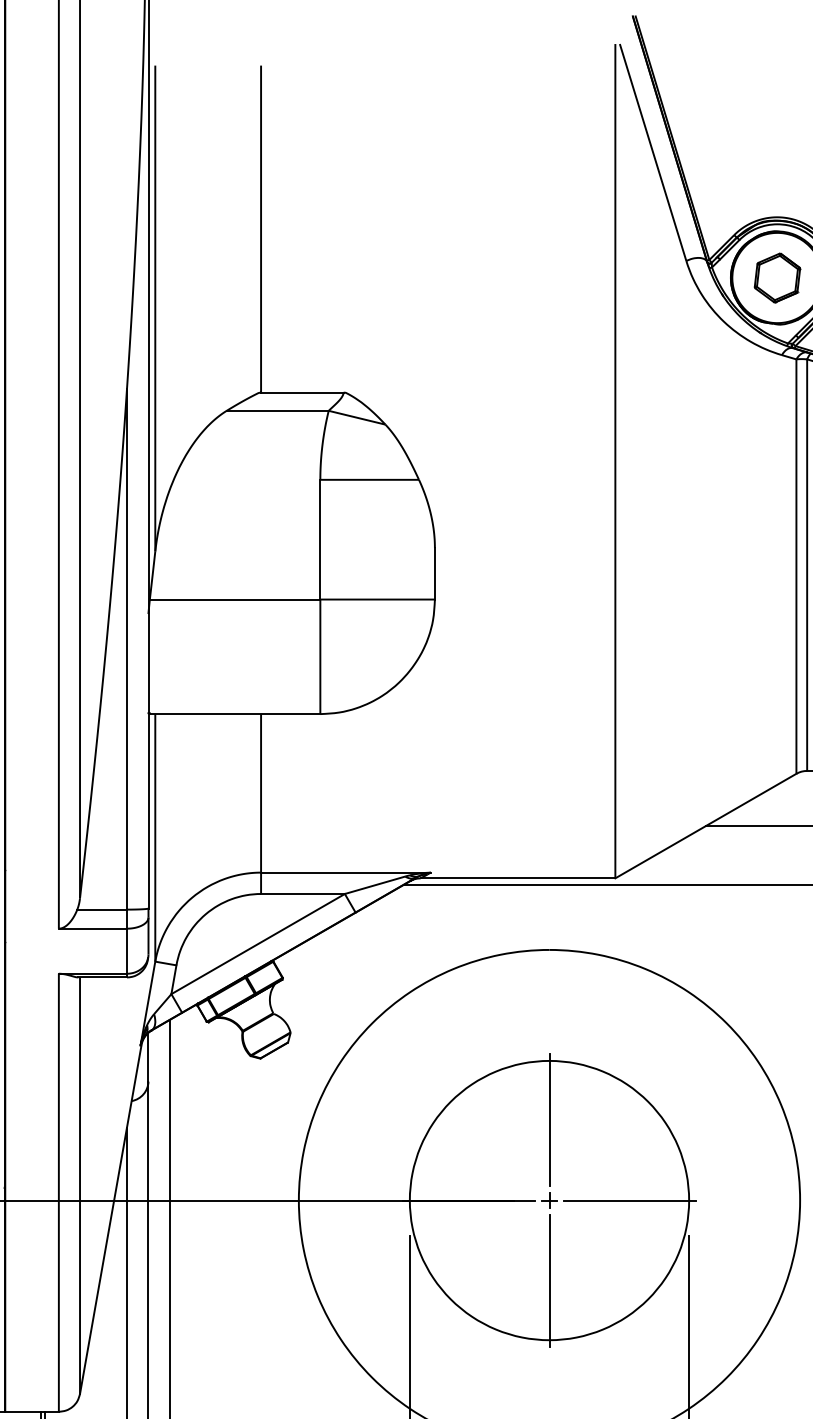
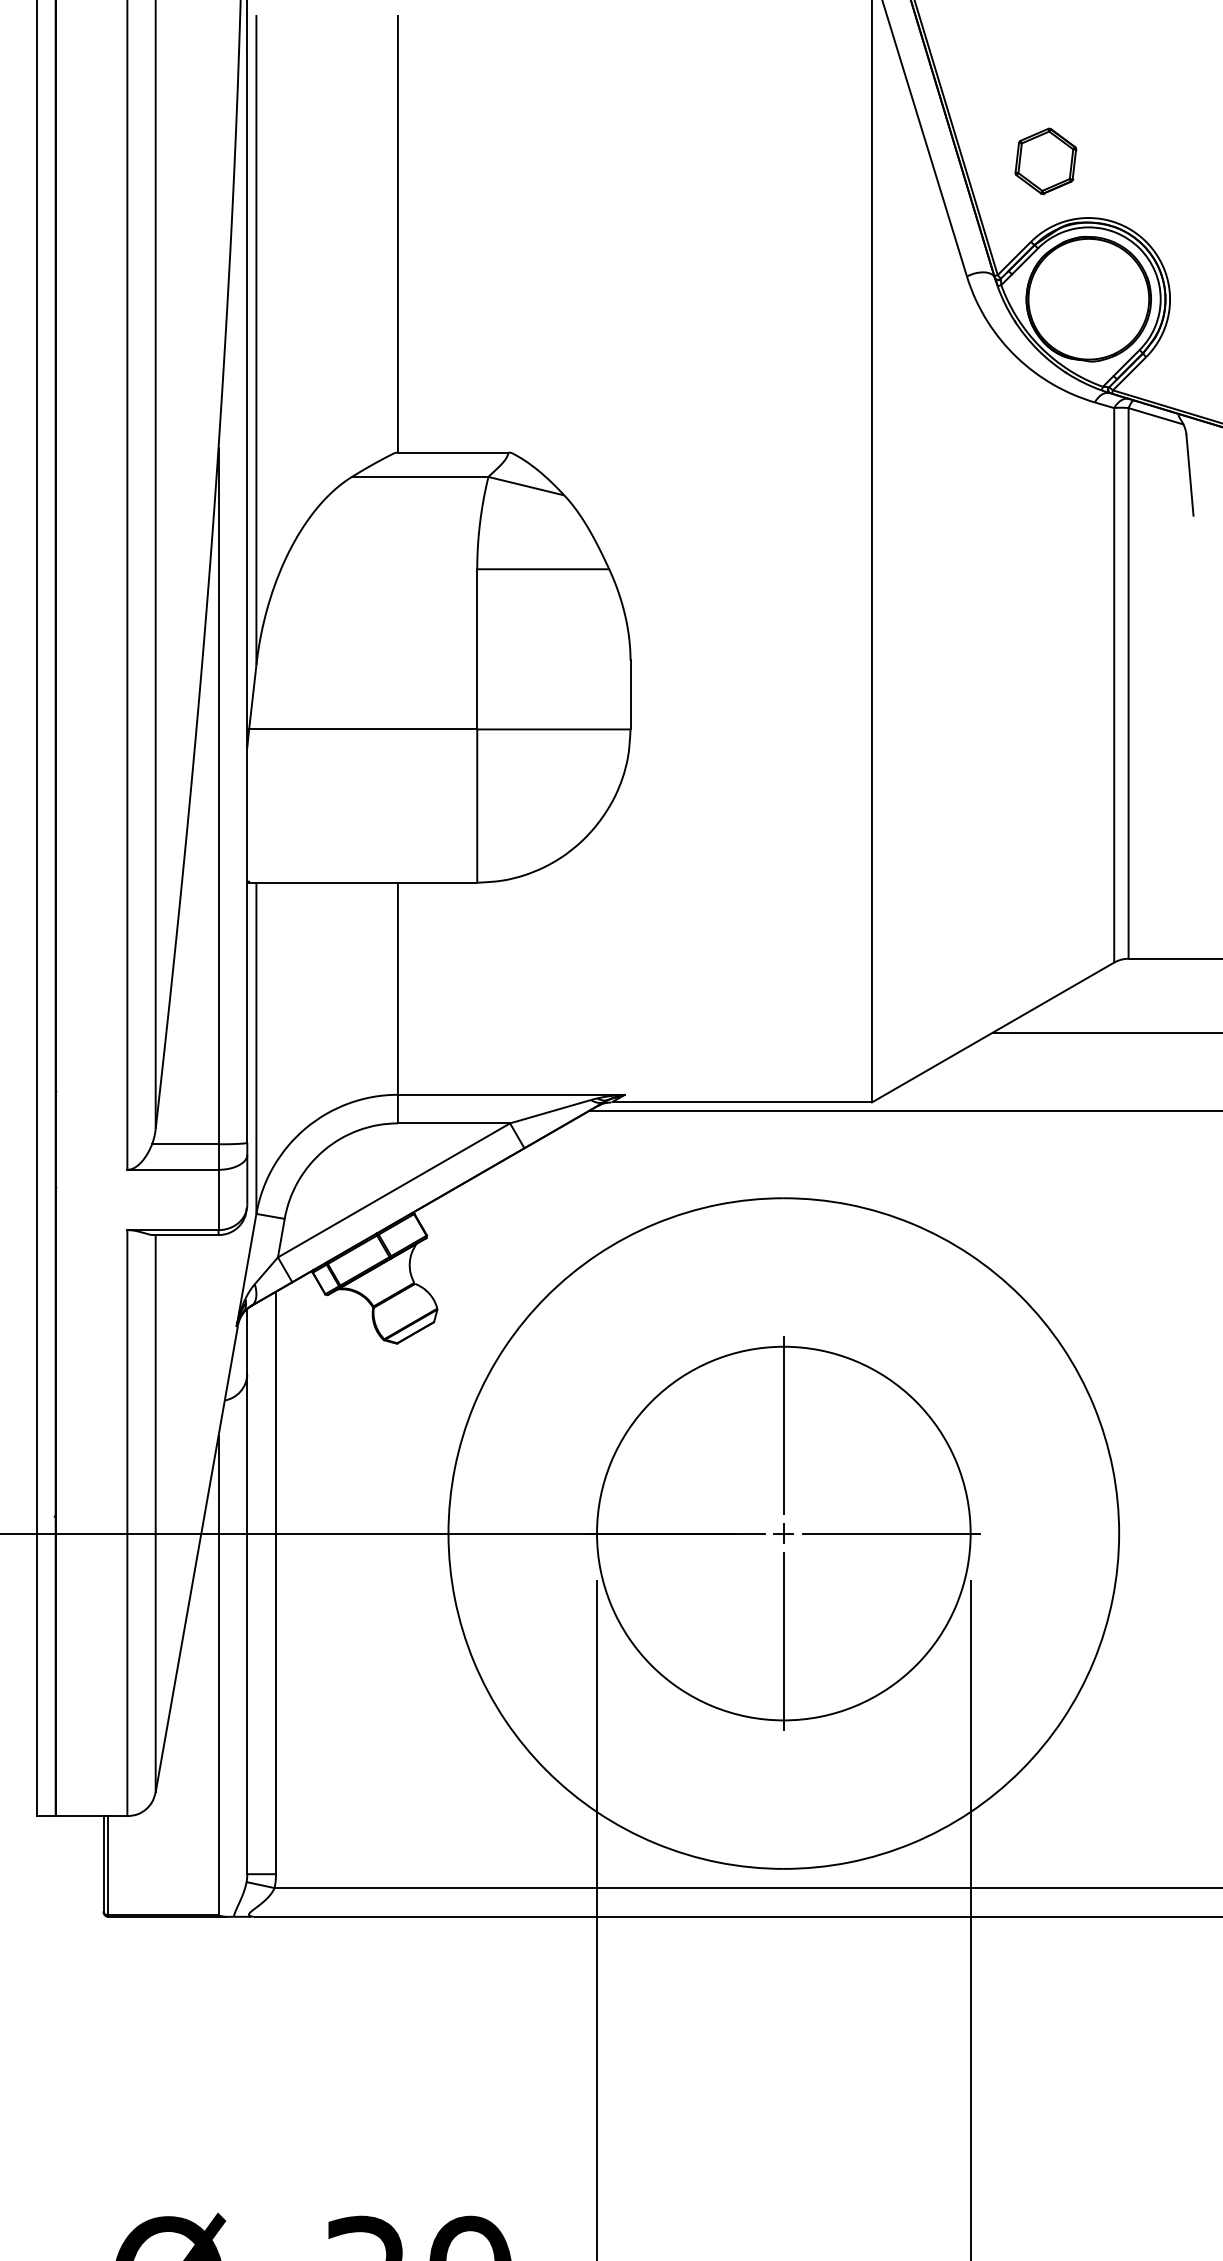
part: (777, 278) -> (1045, 161), moved

